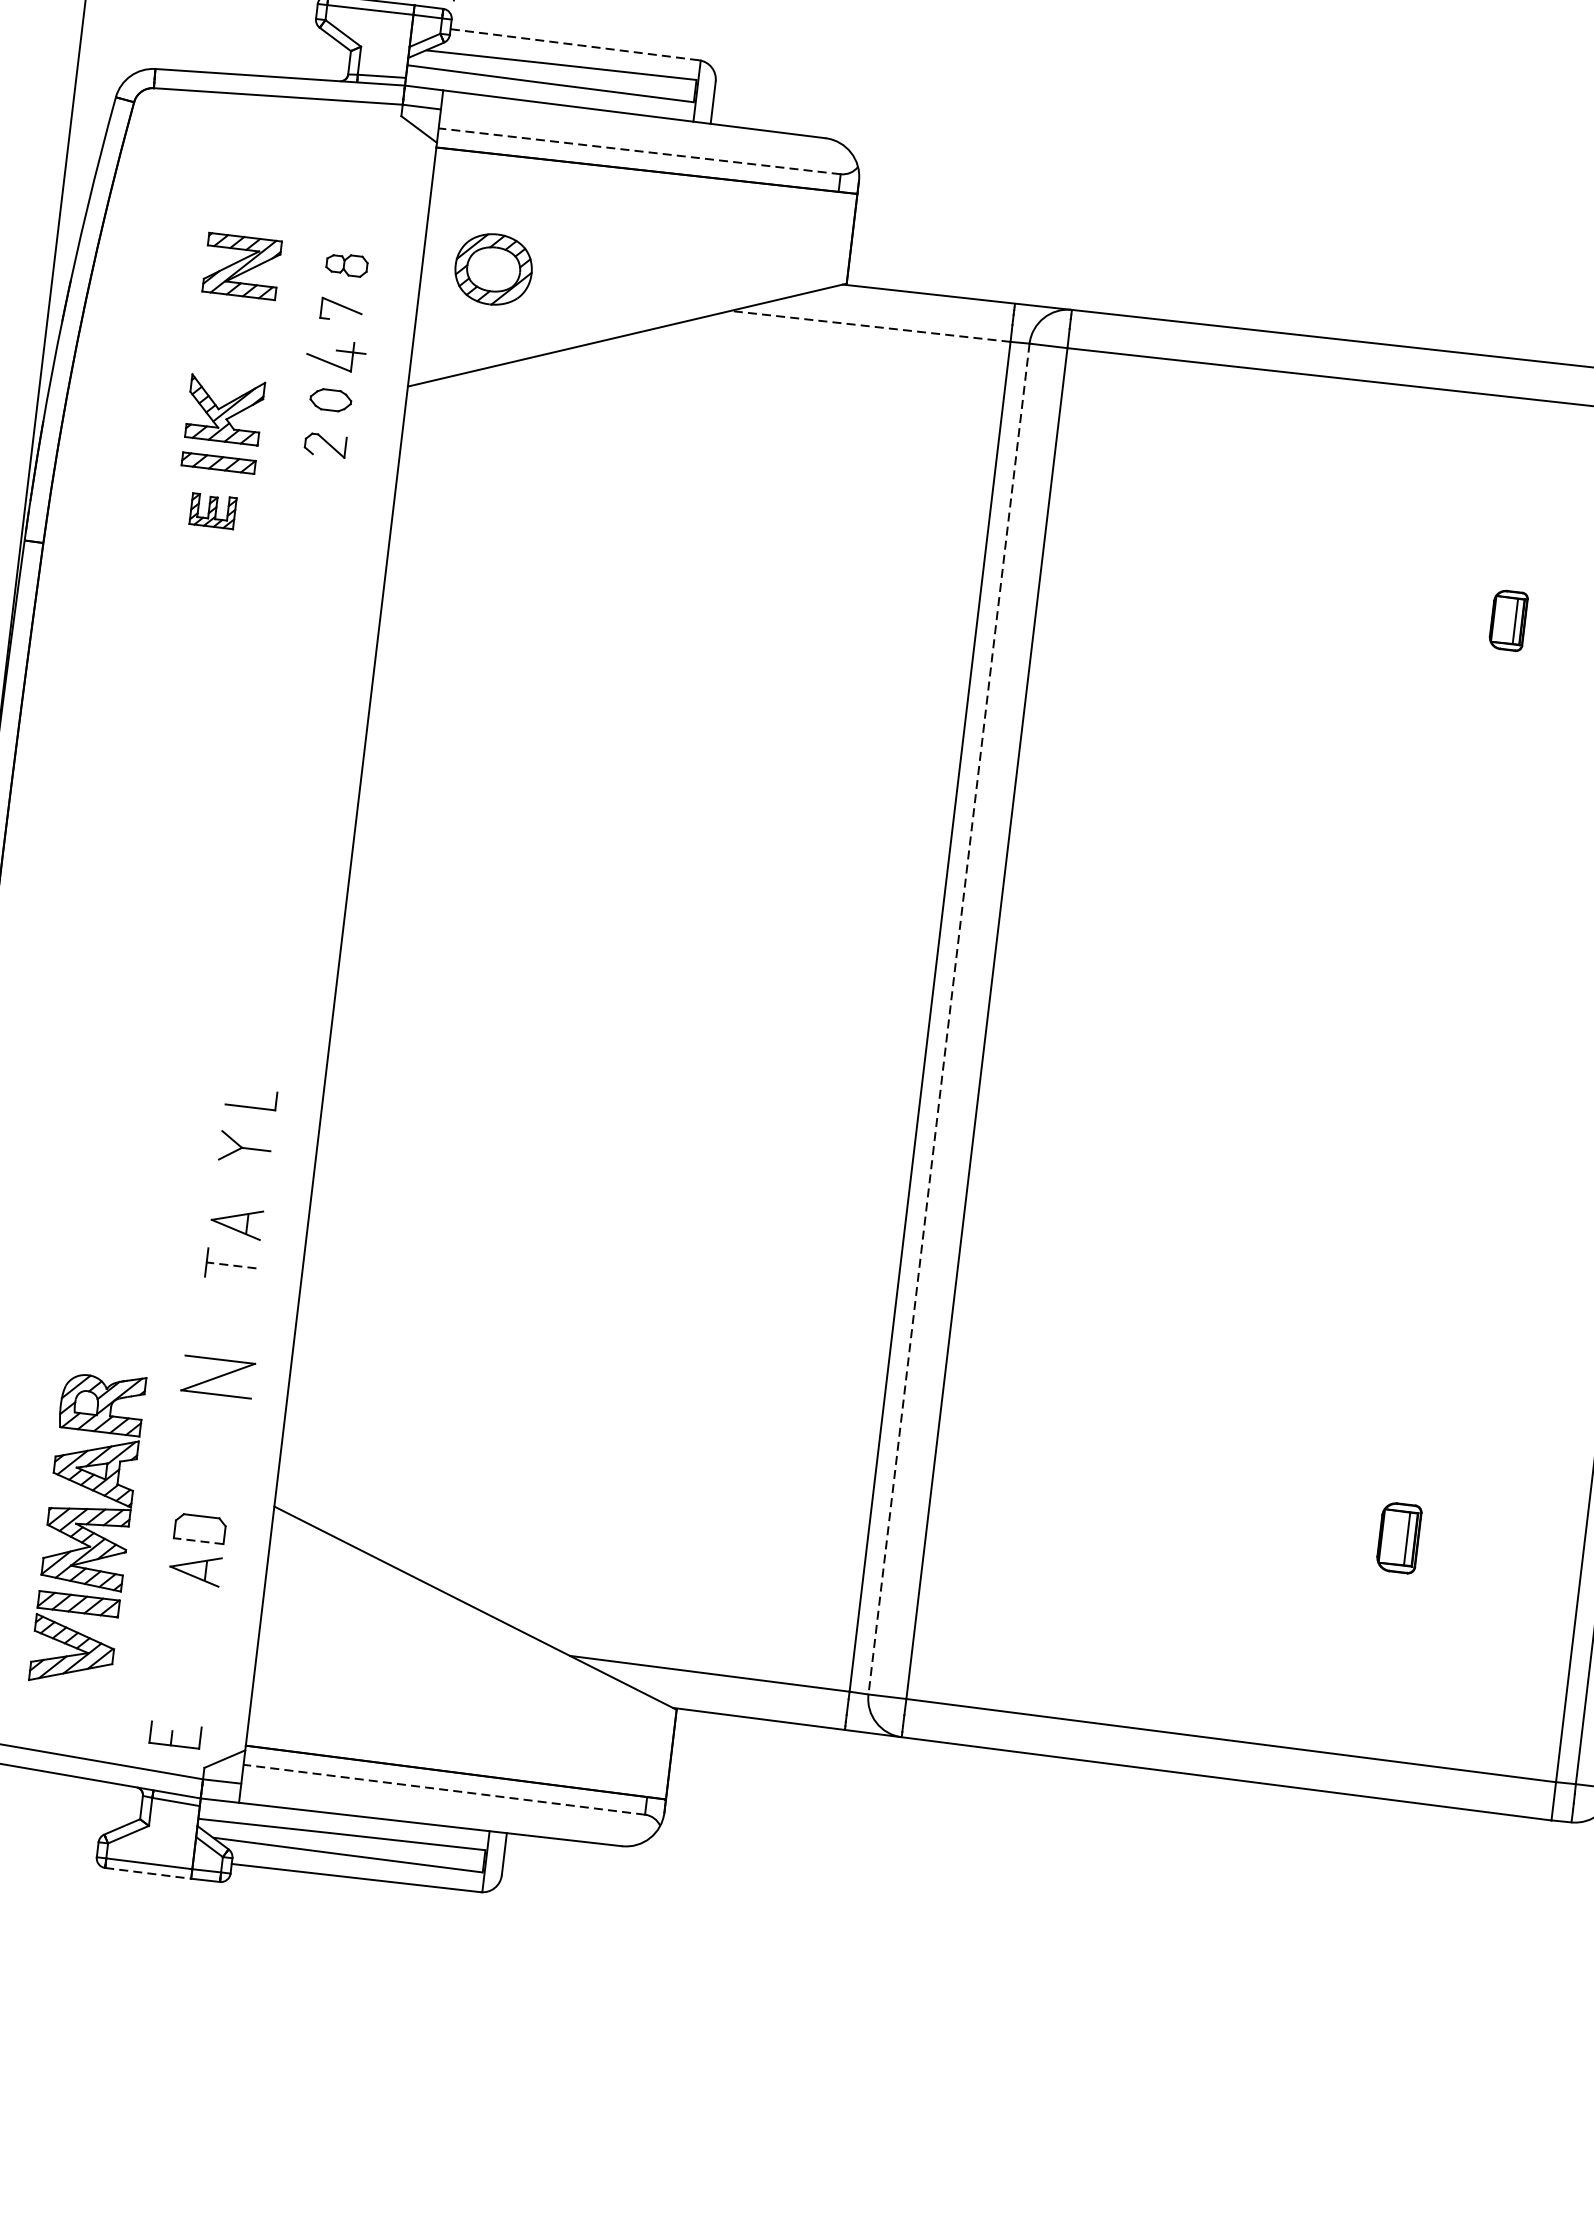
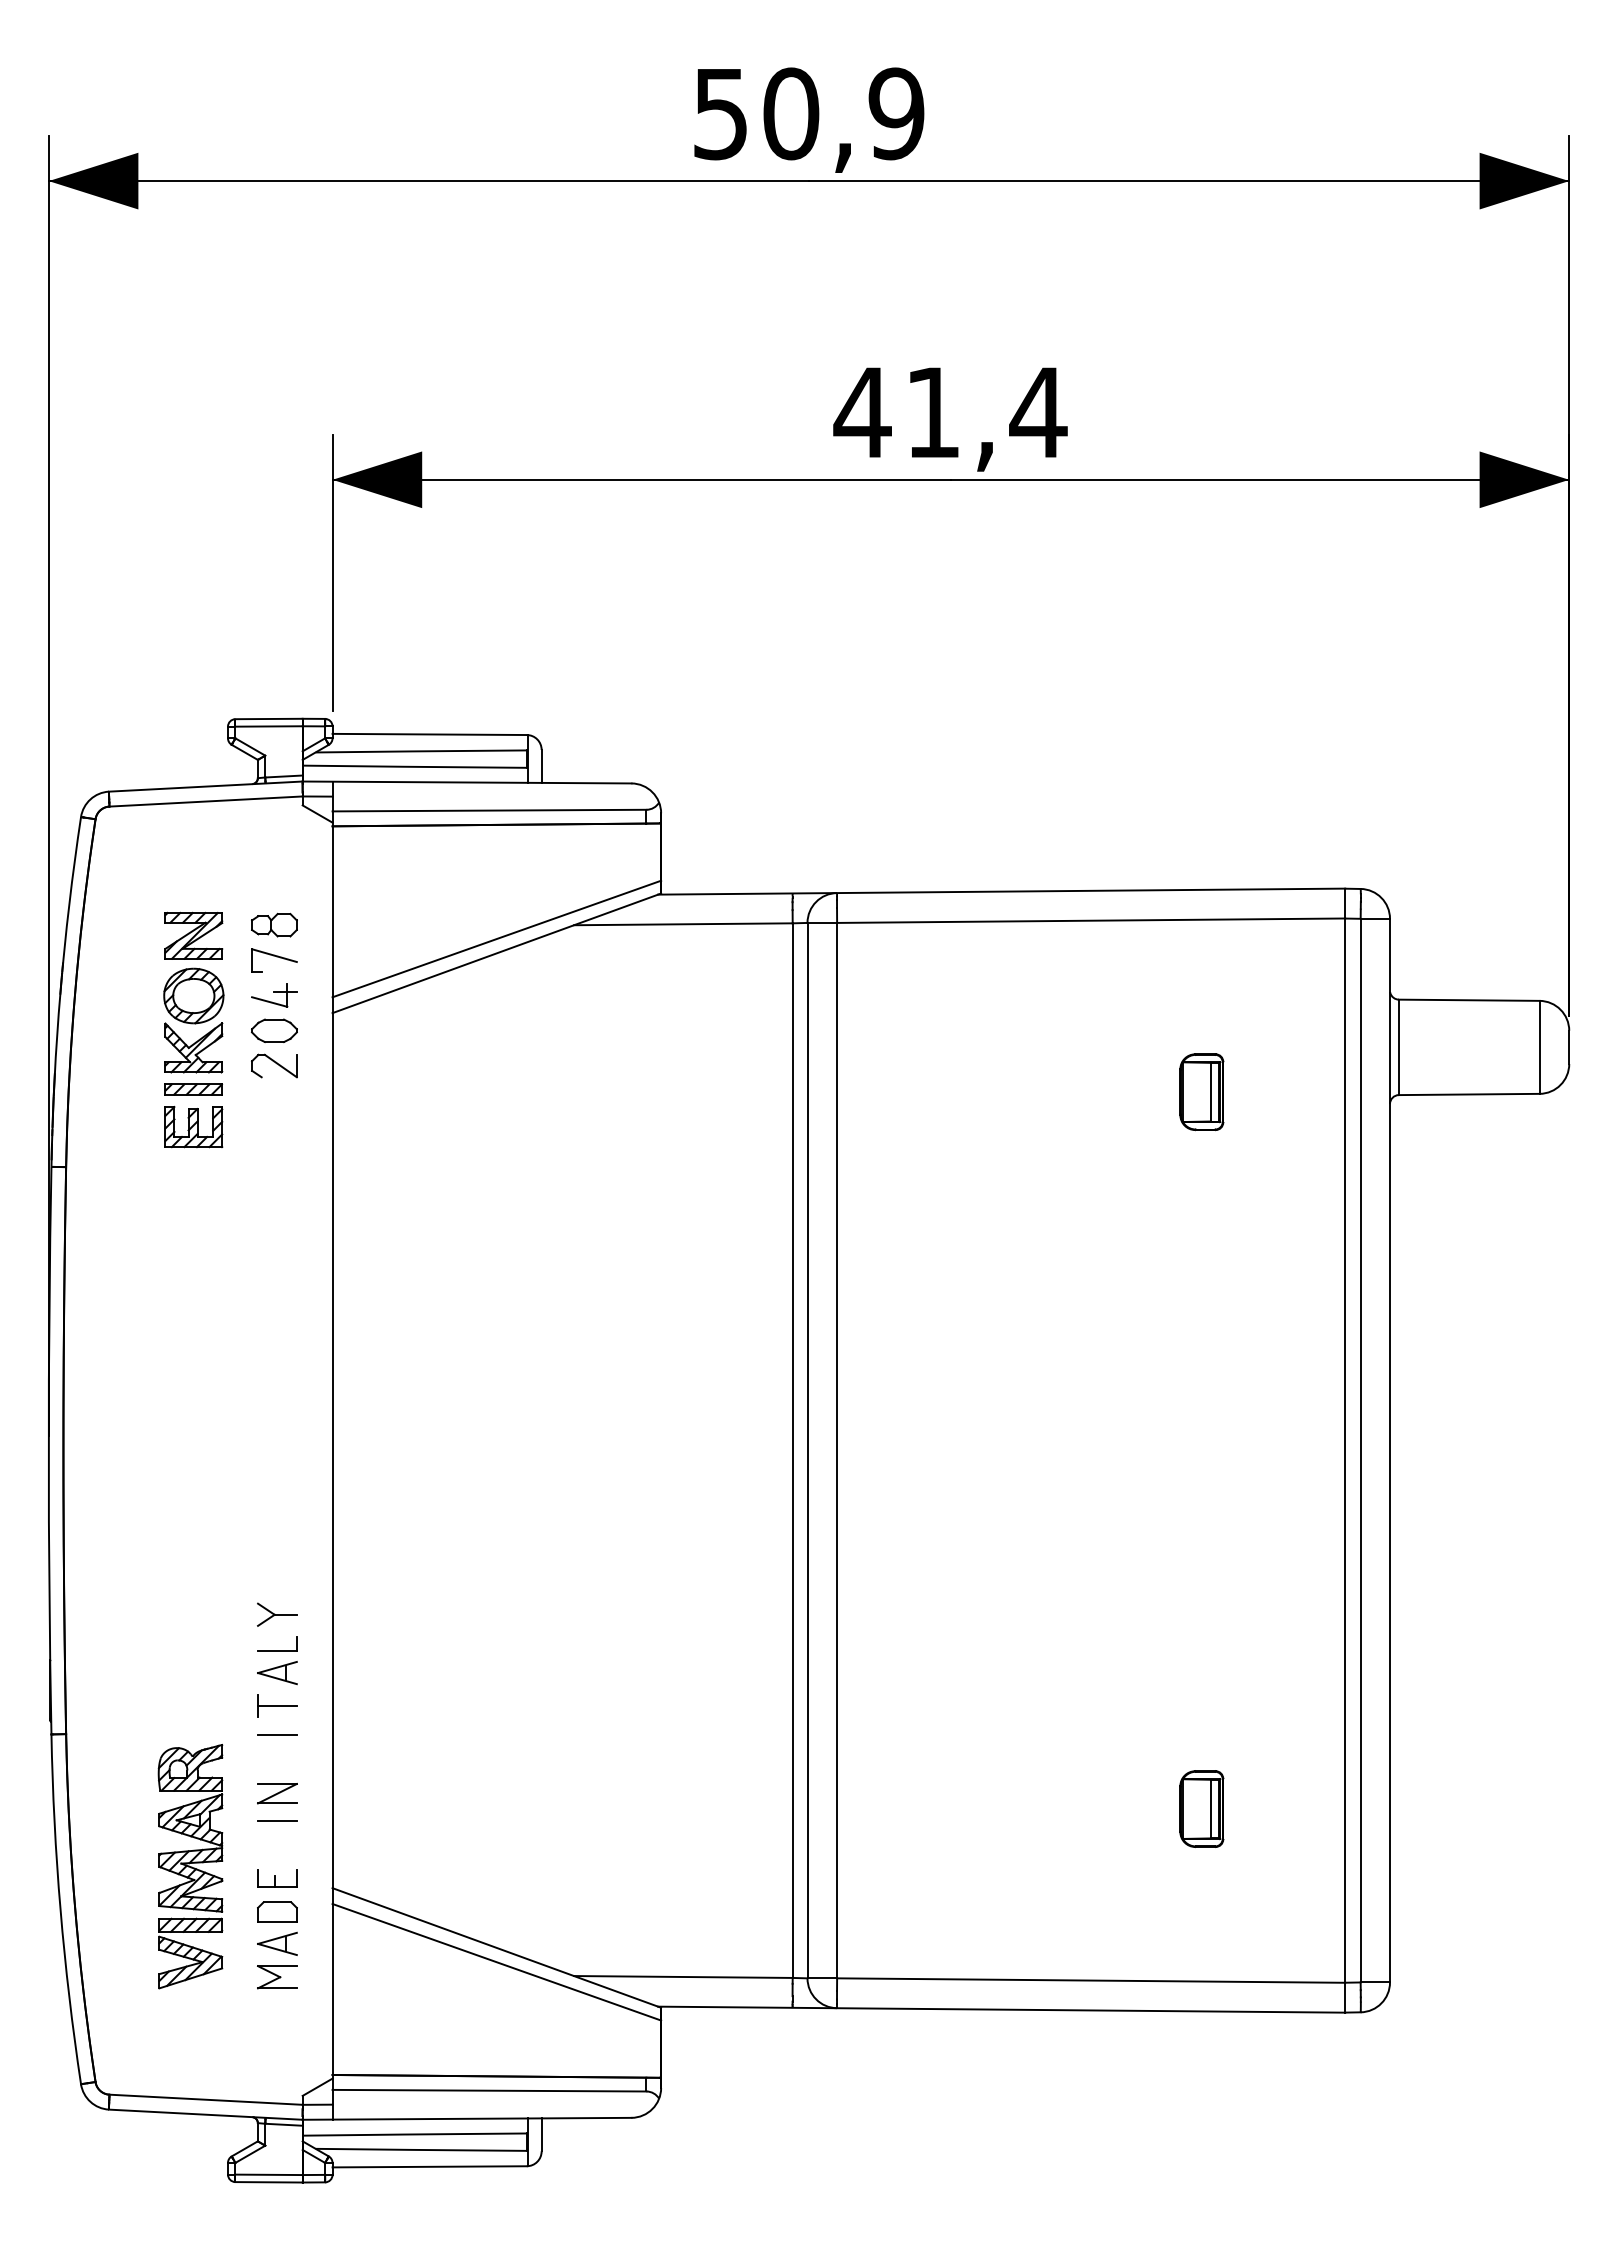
line: (574, 44) -> (429, 734), dashed -> solid
line: (639, 151) -> (489, 810), dashed -> solid
part: (347, 264) -> (274, 924), size x1.43
part: (493, 268) -> (193, 995), moved
part: (341, 310) -> (274, 960), size x1.43
line: (629, 316) -> (496, 938), added
line: (869, 326) -> (682, 924), dashed -> solid
part: (330, 399) -> (274, 1030), size x1.43
part: (325, 444) -> (274, 1065), size x1.43
part: (212, 510) -> (193, 1126), size x1.67
part: (1507, 620) -> (1201, 1092), size x1.67
line: (949, 1018) -> (807, 1450), dashed -> solid
part: (250, 1106) -> (277, 1650), moved
line: (230, 1265) -> (276, 1706), dashed -> solid
line: (227, 1302) -> (277, 1735), added
part: (218, 1377) -> (277, 1793), size x0.71
line: (214, 1411) -> (277, 1820), added
part: (87, 1528) -> (190, 1866), moved
part: (1398, 1537) -> (1201, 1808), size x1.43
line: (197, 1540) -> (276, 1921), dashed -> solid
part: (190, 1612) -> (277, 1977), added
line: (473, 1625) -> (496, 1961), added
part: (175, 1735) -> (277, 1878), moved
line: (444, 1789) -> (489, 2090), dashed -> solid
line: (148, 1873) -> (269, 2182), dashed -> solid

